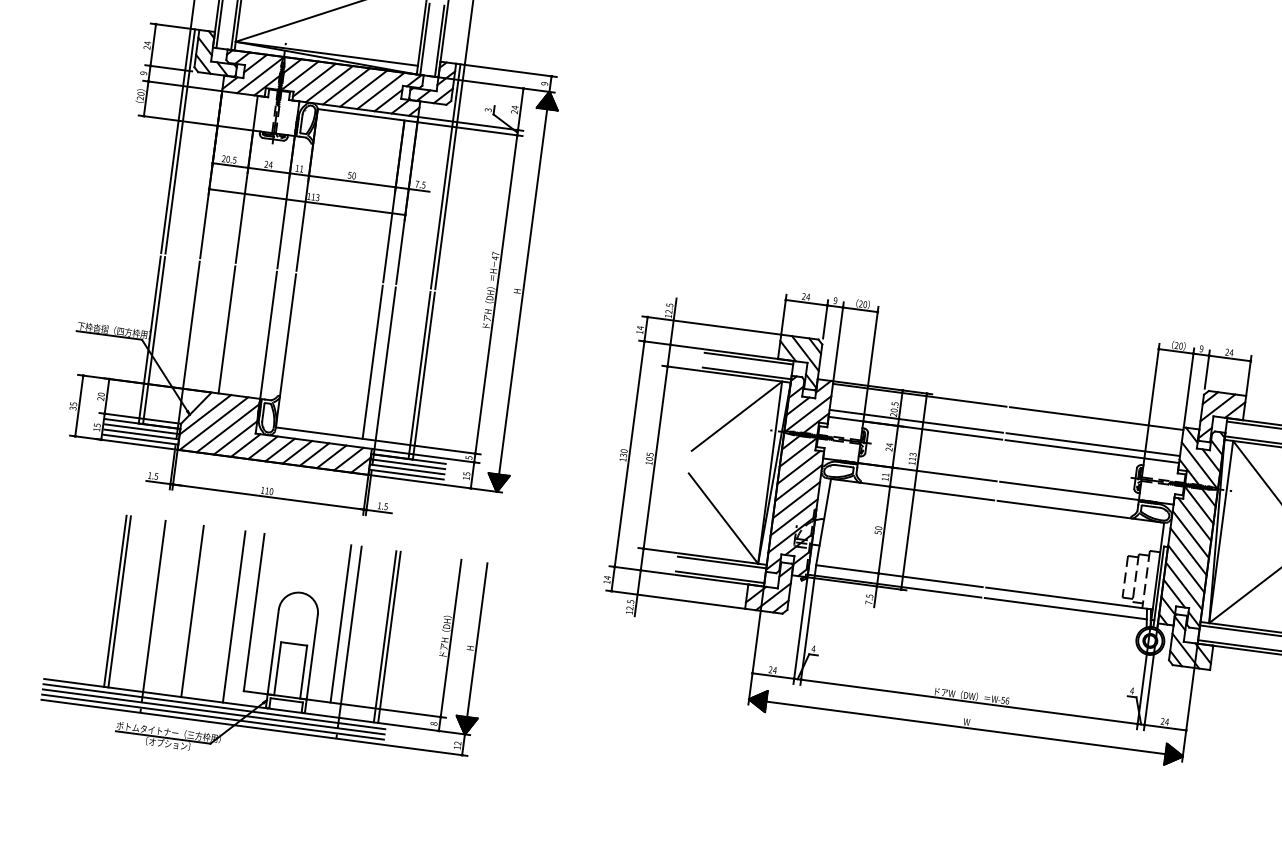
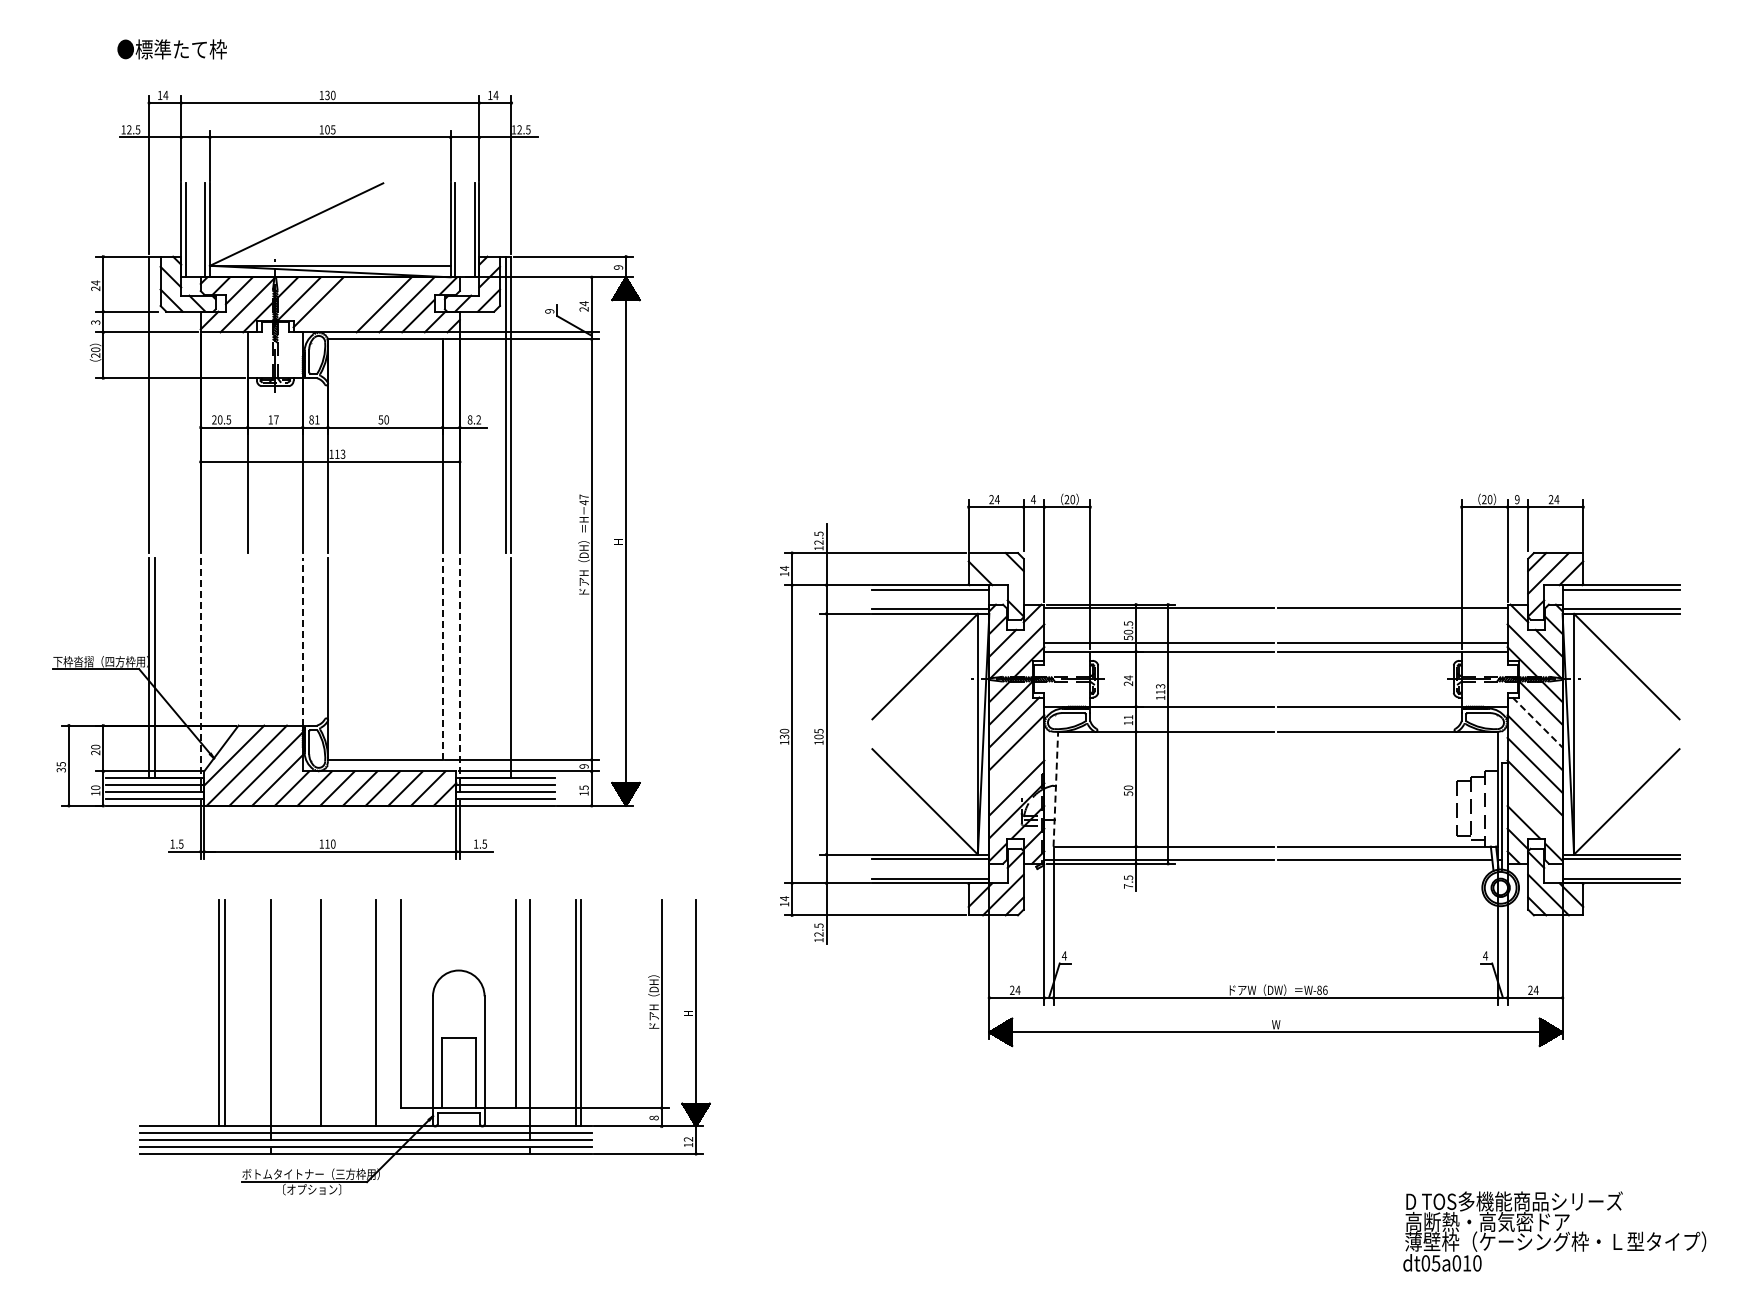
text: (143, 73) -> (95, 322), 9 -> 3
line: (329, 83) -> (338, 304), removed
line: (346, 86) -> (361, 304), removed
text: (488, 110) -> (549, 311), 3 -> 9
line: (180, 141) -> (154, 404), removed
text: (268, 164) -> (273, 419), 24 -> 17
text: (297, 168) -> (311, 419), 11 -> 81
text: (420, 184) -> (474, 419), 7.5 -> 8.2
text: (834, 300) -> (1032, 499), 9 -> 4
line: (226, 329) -> (247, 641), removed
line: (268, 335) -> (302, 641), solid -> dashed
line: (188, 345) -> (200, 668), solid -> dashed
line: (805, 353) -> (1003, 573), removed
line: (372, 362) -> (442, 658), solid -> dashed
line: (384, 371) -> (459, 668), solid -> dashed
line: (419, 375) -> (505, 667), removed
text: (893, 414) -> (1128, 637), 20.5 -> 50.5
text: (97, 425) -> (95, 787), 15 -> 10
text: (468, 457) -> (583, 766), 5 -> 9
line: (796, 499) -> (1016, 764), removed
line: (1194, 519) -> (1537, 722), solid -> dashed
line: (823, 521) -> (1055, 788), solid -> dashed
line: (1183, 585) -> (1534, 810), removed
part: (273, 648) -> (432, 1047), moved
text: (1003, 699) -> (1319, 989), W-56 -> W-86

